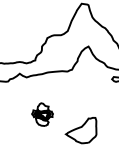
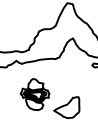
part: (41, 114) -> (34, 94), size x1.67

